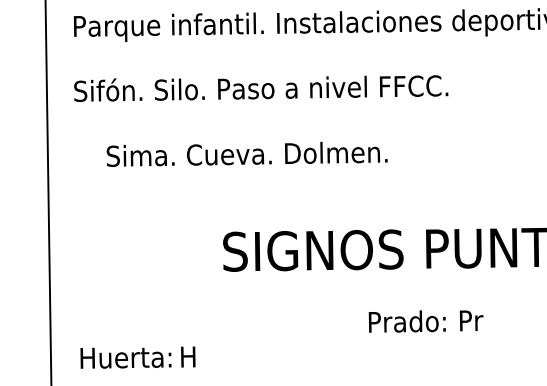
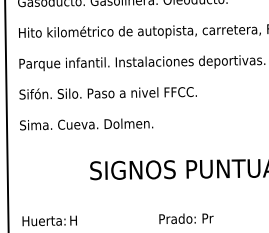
text: (247, 154) -> (86, 124), moved
text: (426, 320) -> (186, 218), moved

